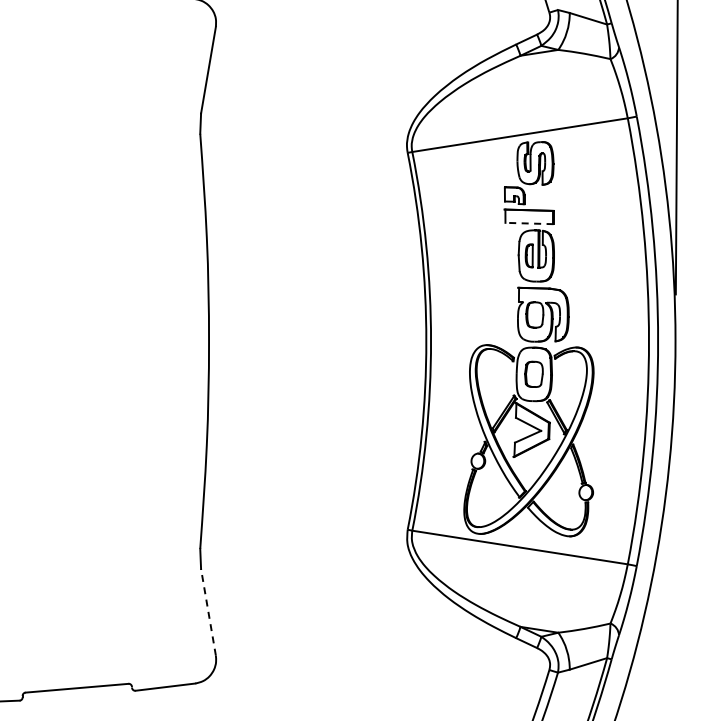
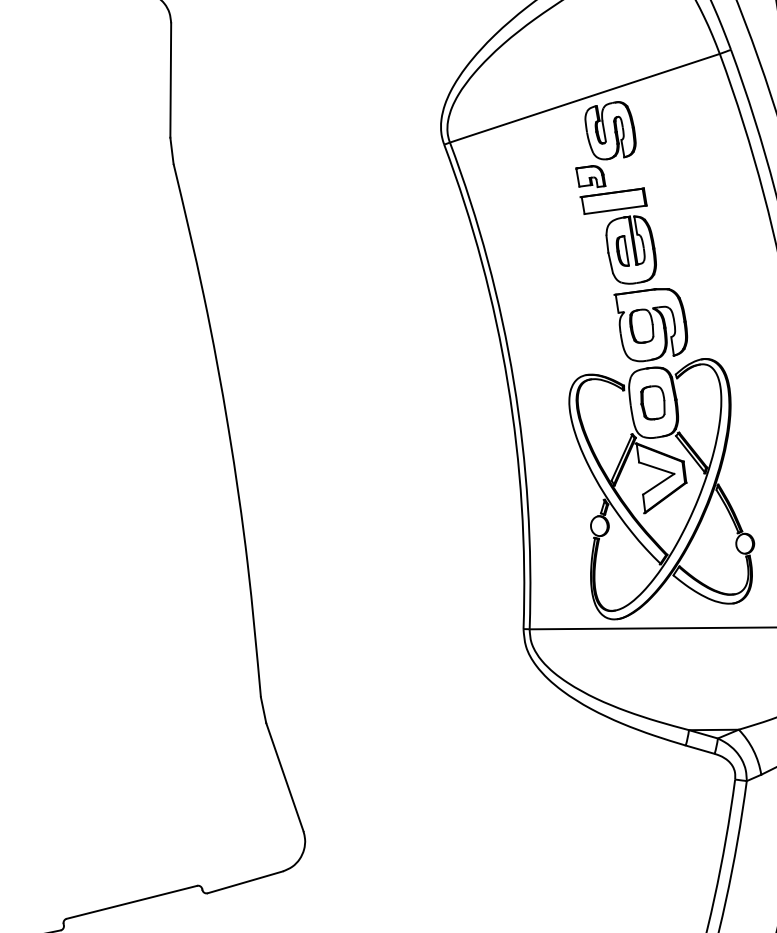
line: (529, 223) -> (615, 209), dashed -> solid
line: (208, 612) -> (284, 777), dashed -> solid

